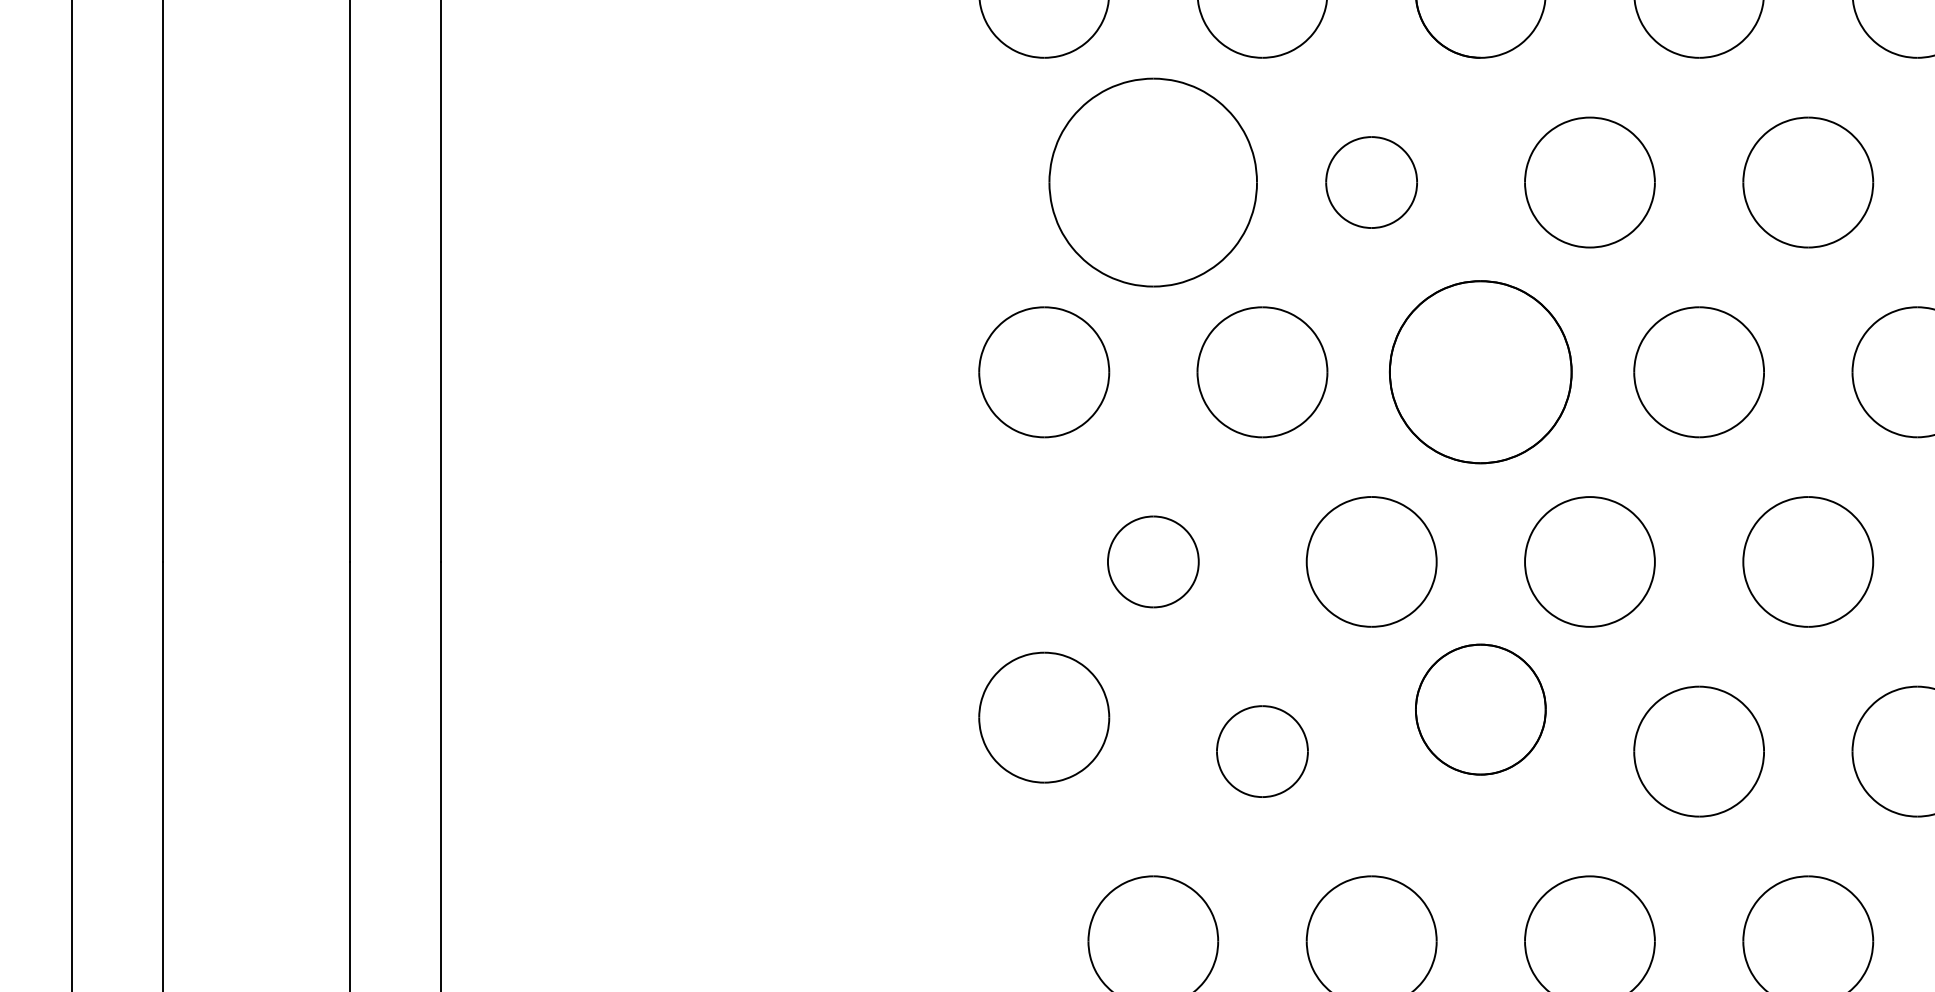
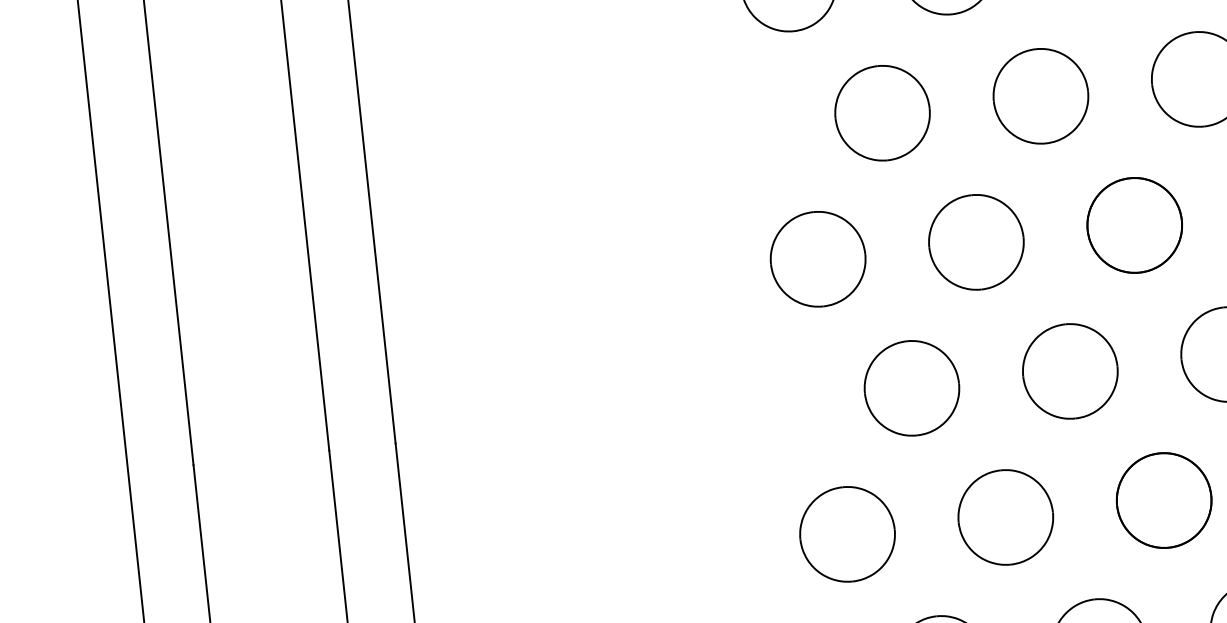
part: (1153, 182) -> (882, 113), size x0.62
part: (1371, 182) -> (1040, 96), size x1.43
part: (1480, 372) -> (1134, 225), size x0.71
part: (1153, 561) -> (912, 388), size x1.43
part: (1480, 709) -> (1163, 500), moved
part: (1044, 717) -> (847, 534), moved
part: (1262, 751) -> (1005, 517), size x1.43

